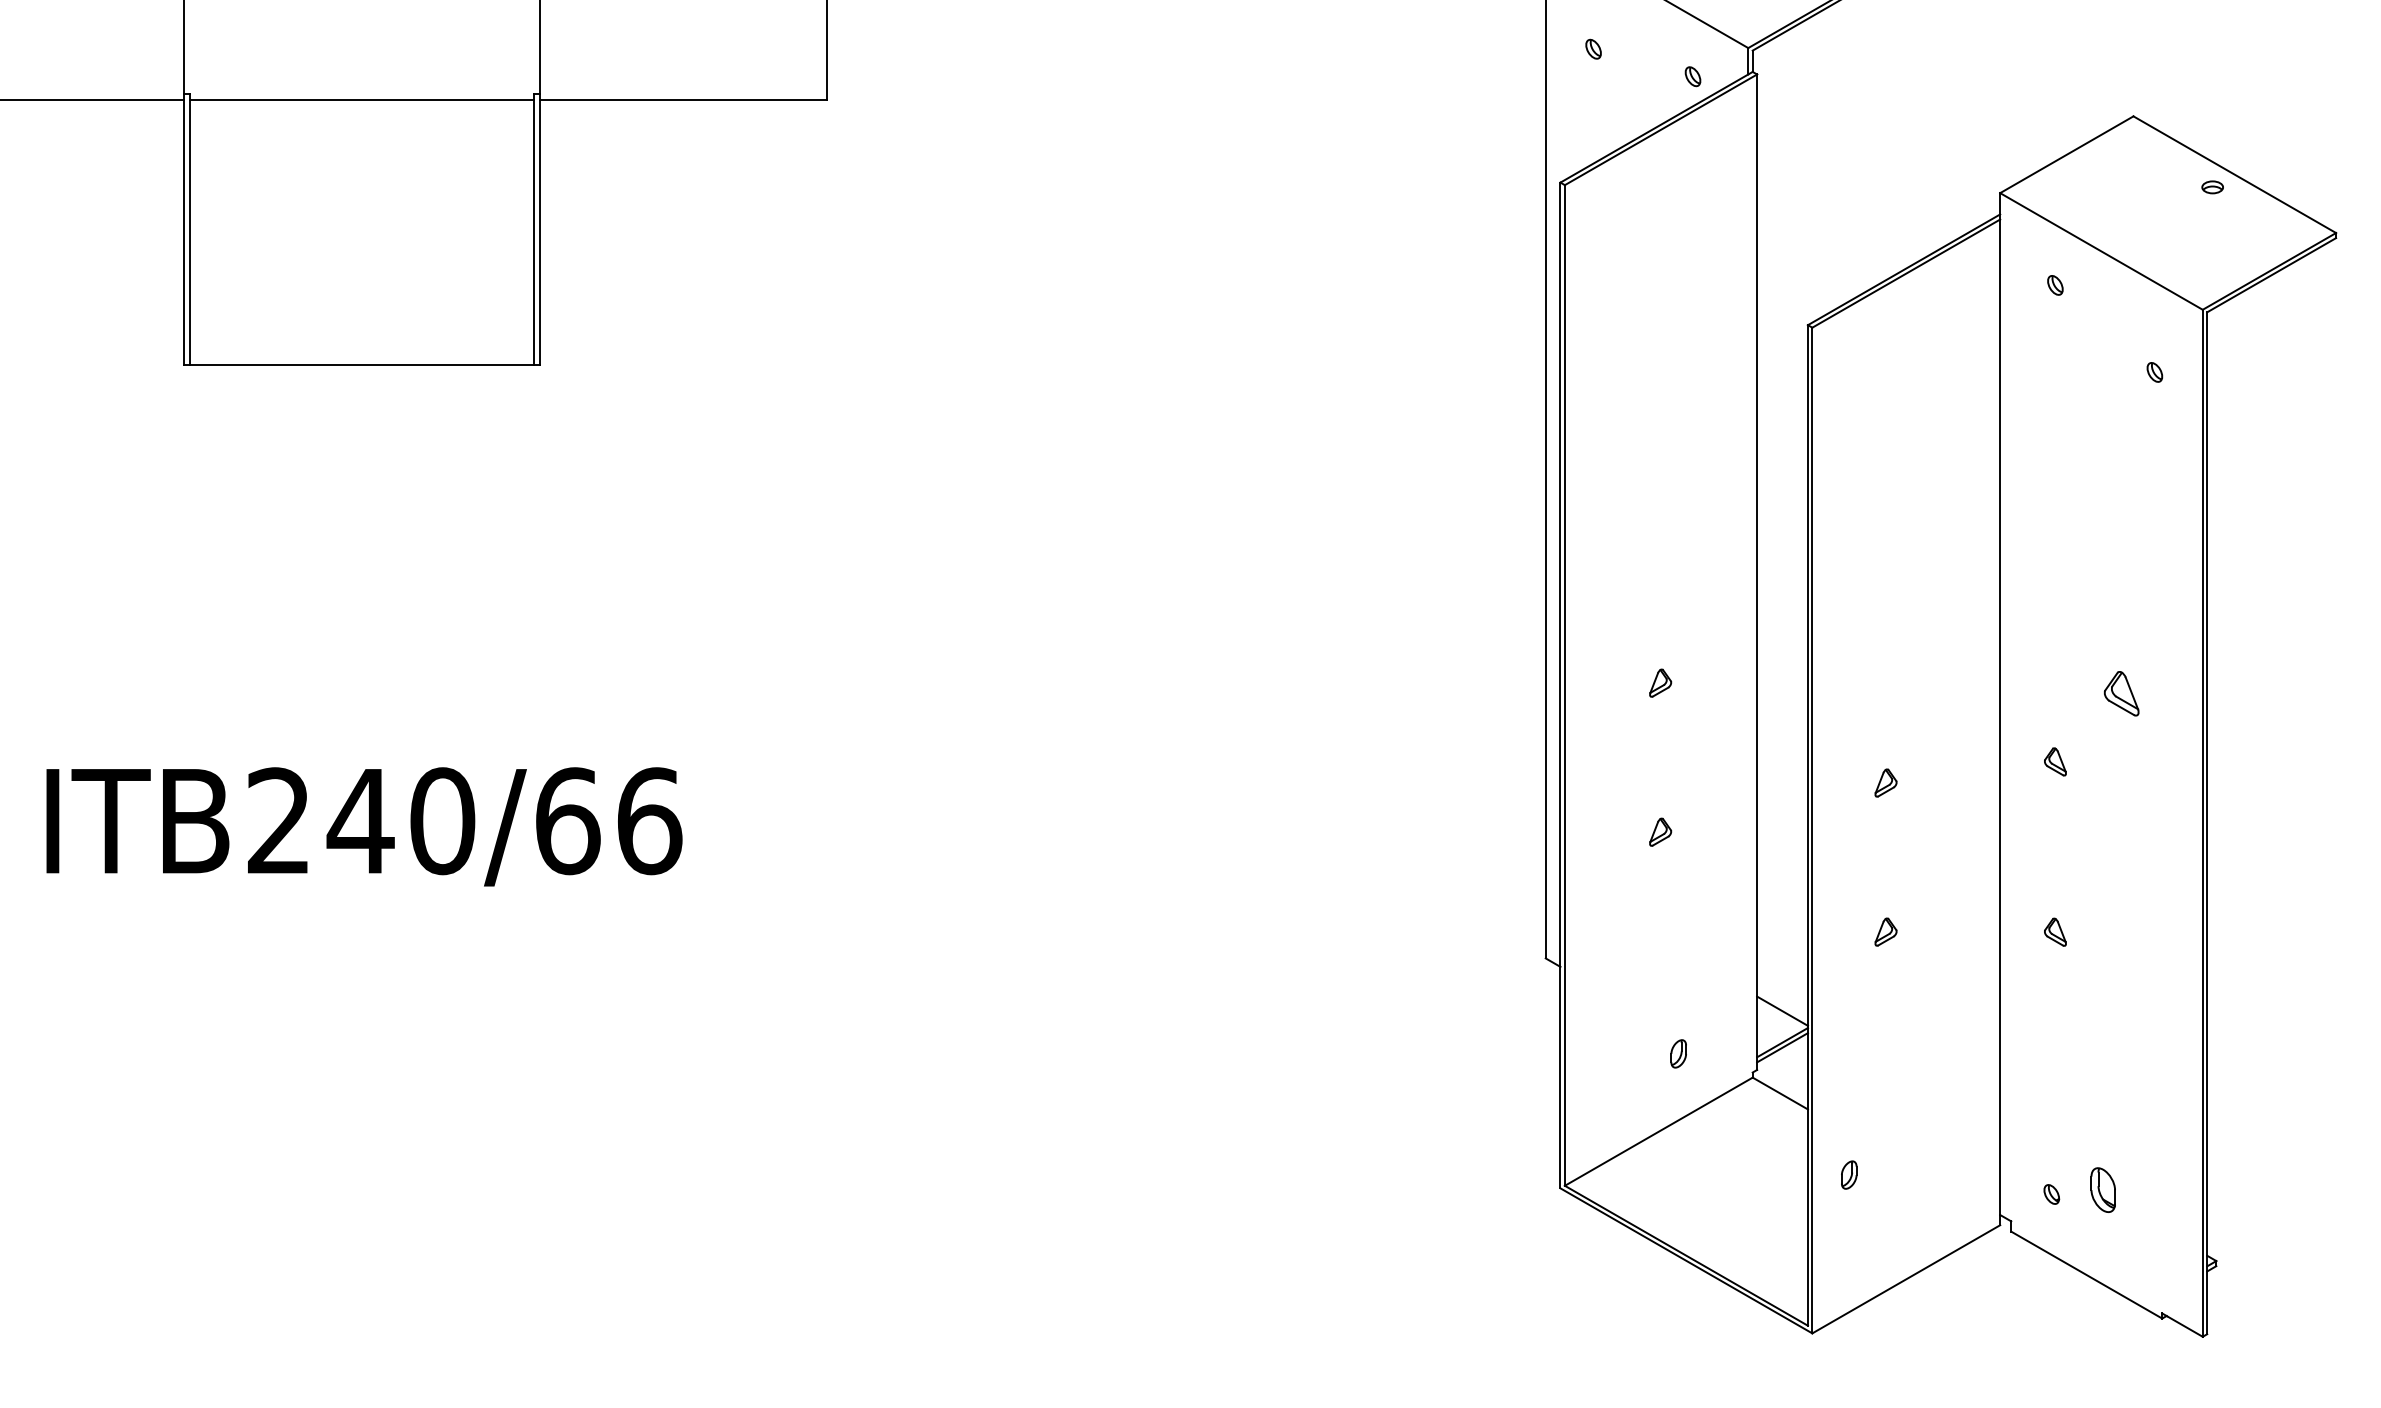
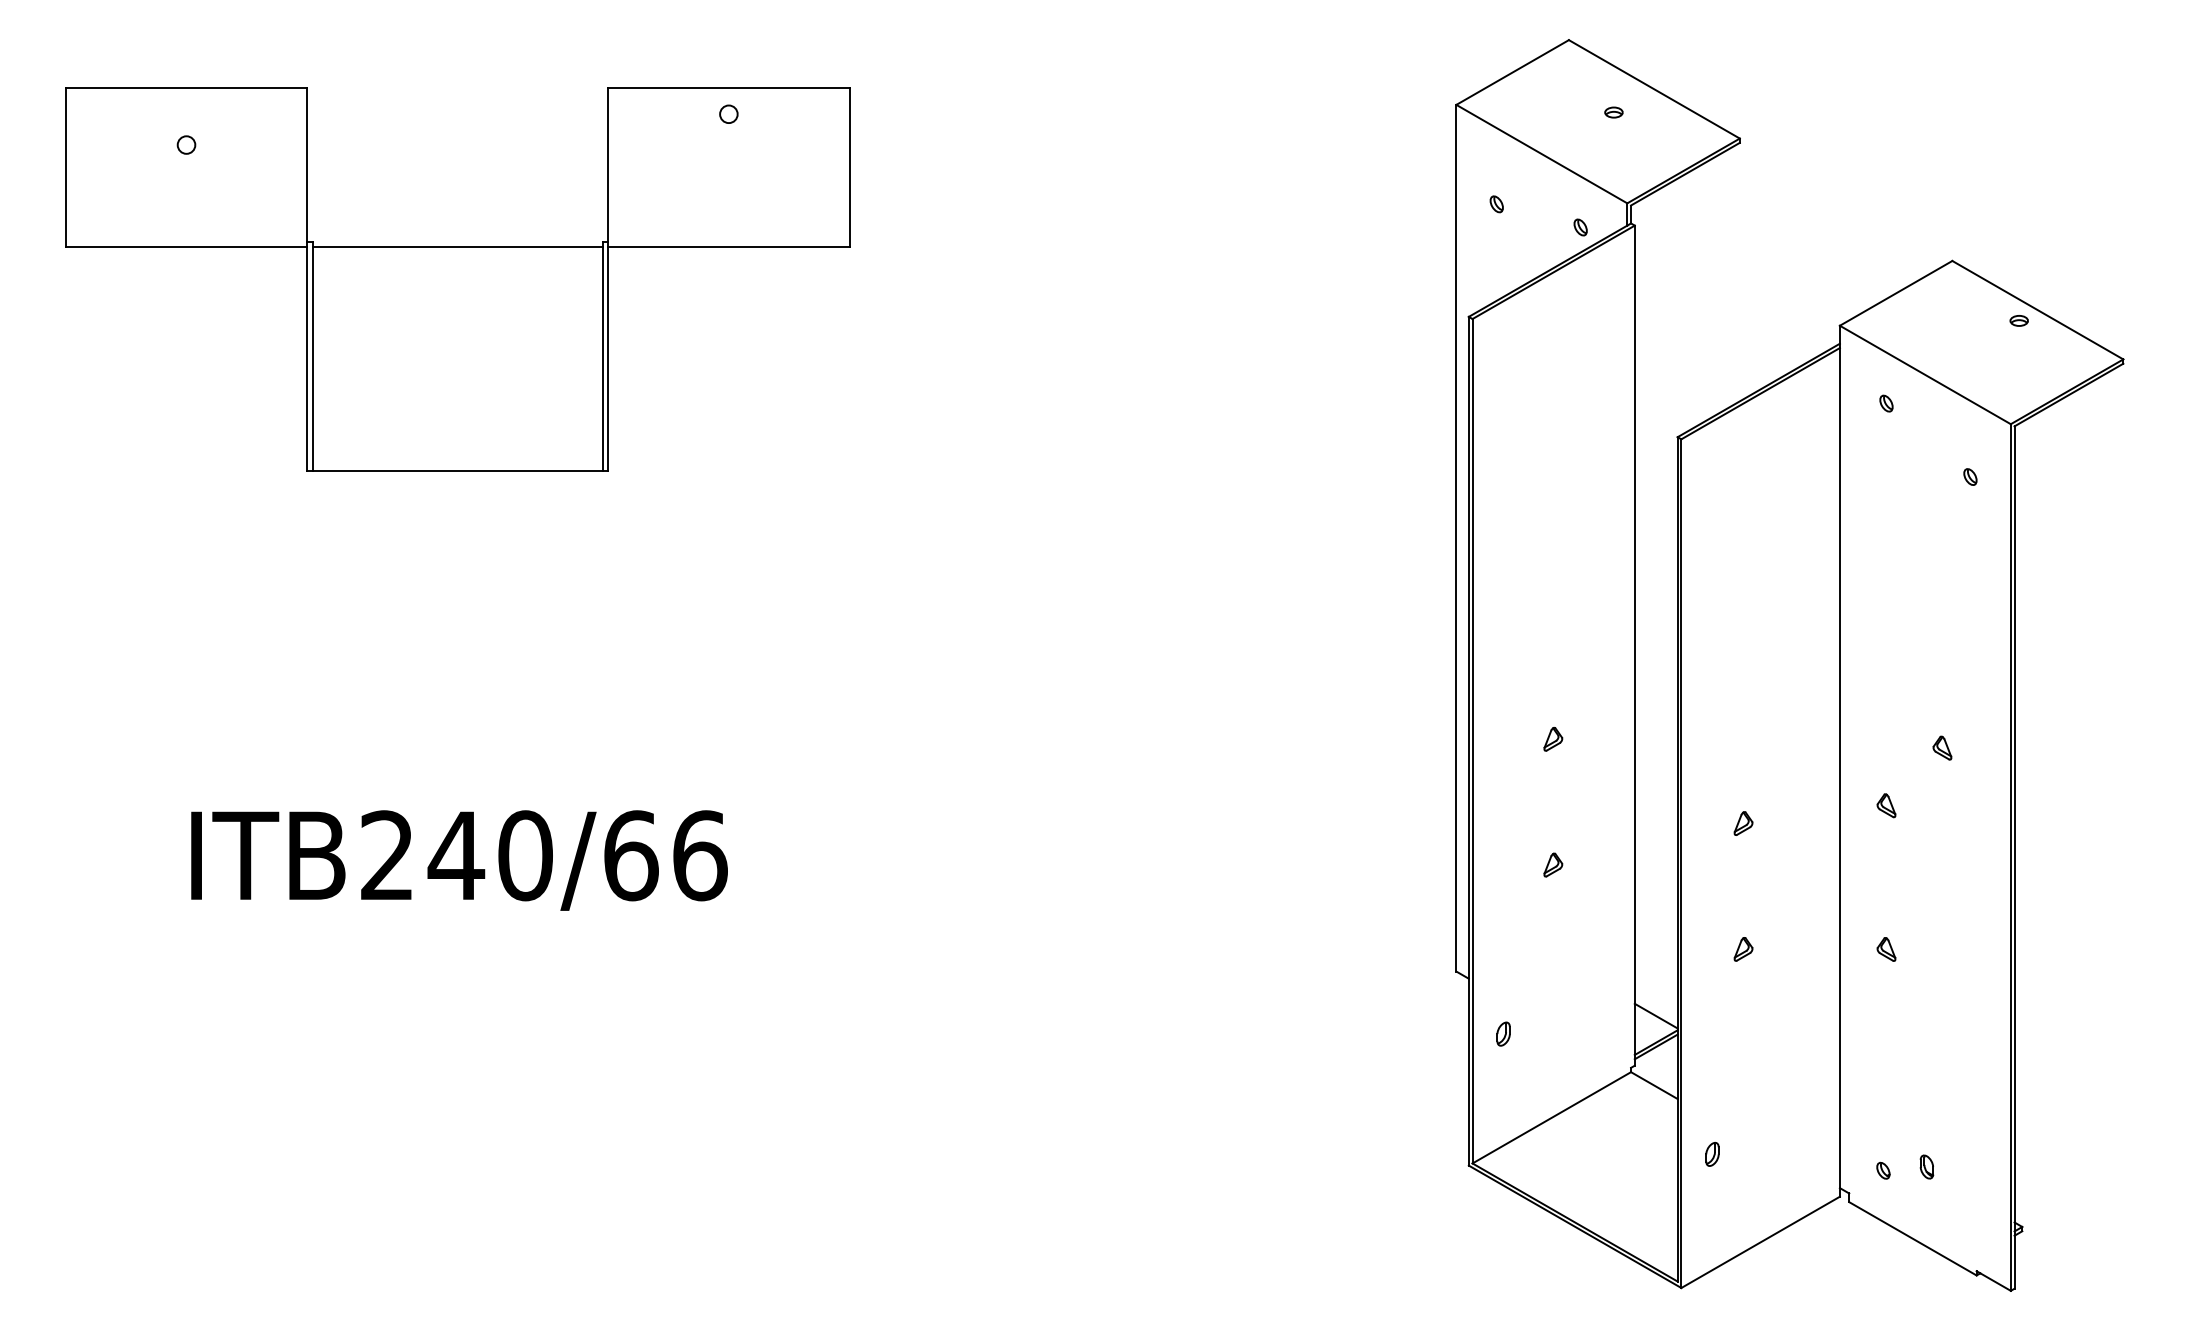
part: (2121, 692) -> (1942, 747), size x0.62
part: (1678, 1053) -> (1503, 1033), moved
part: (2102, 1189) -> (1926, 1166), size x0.62

